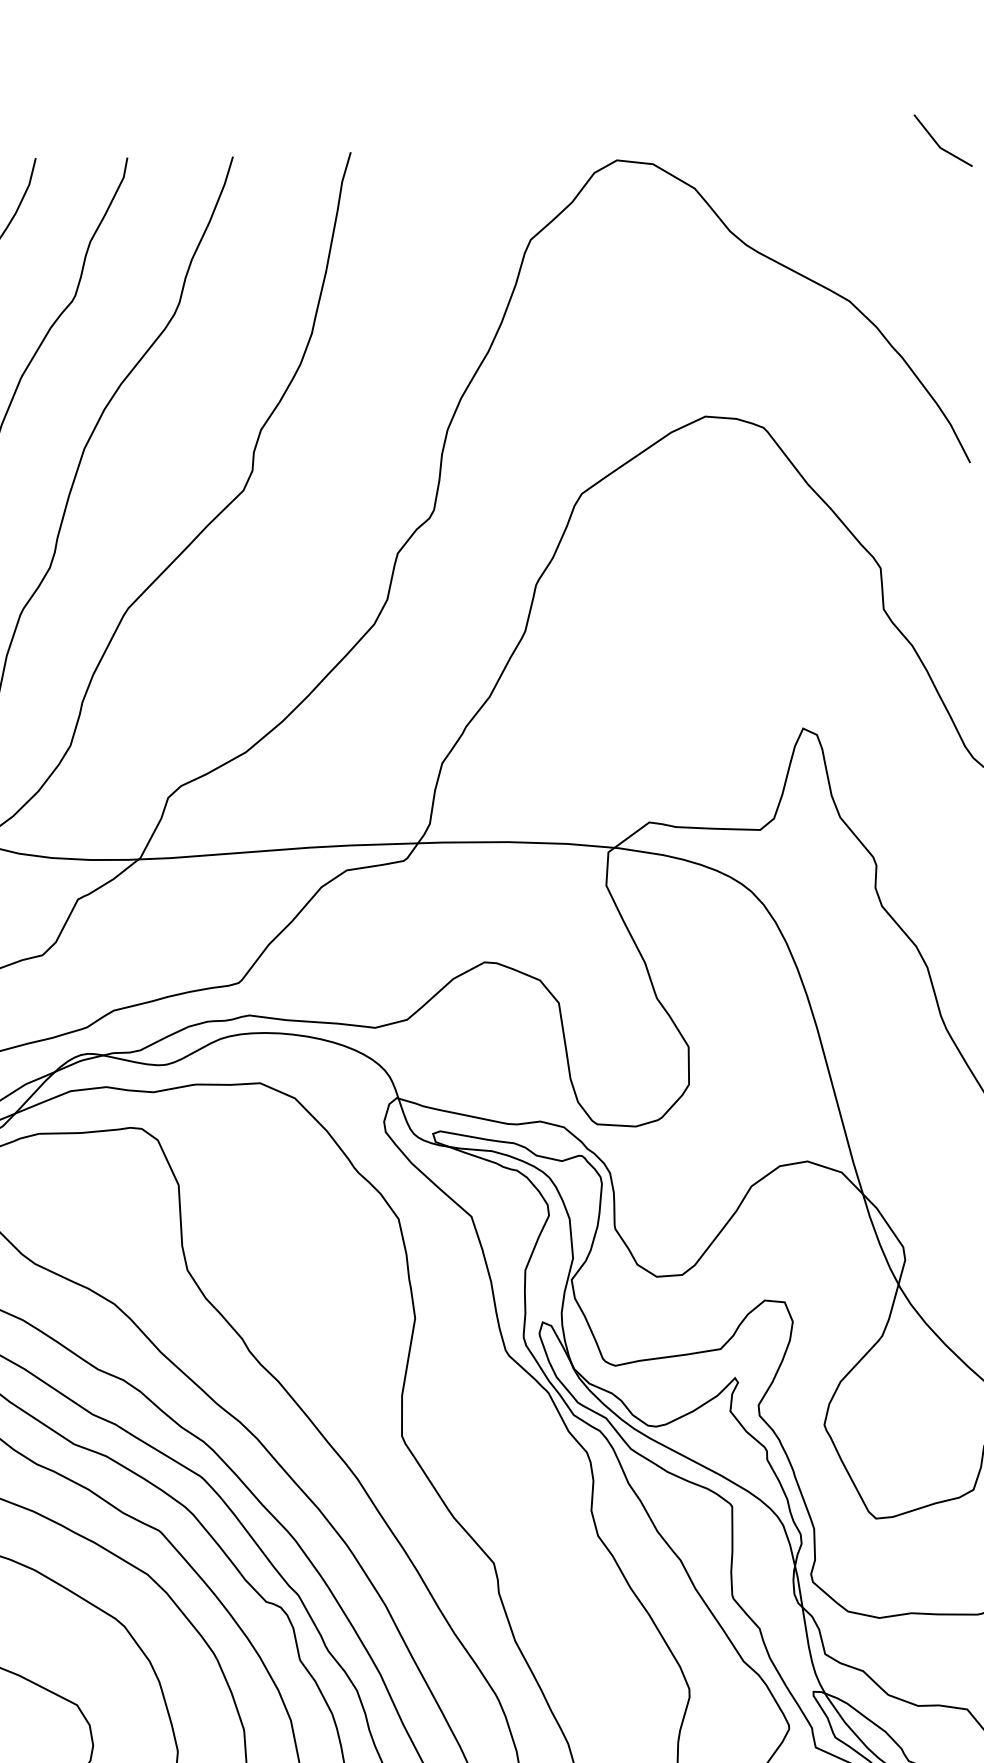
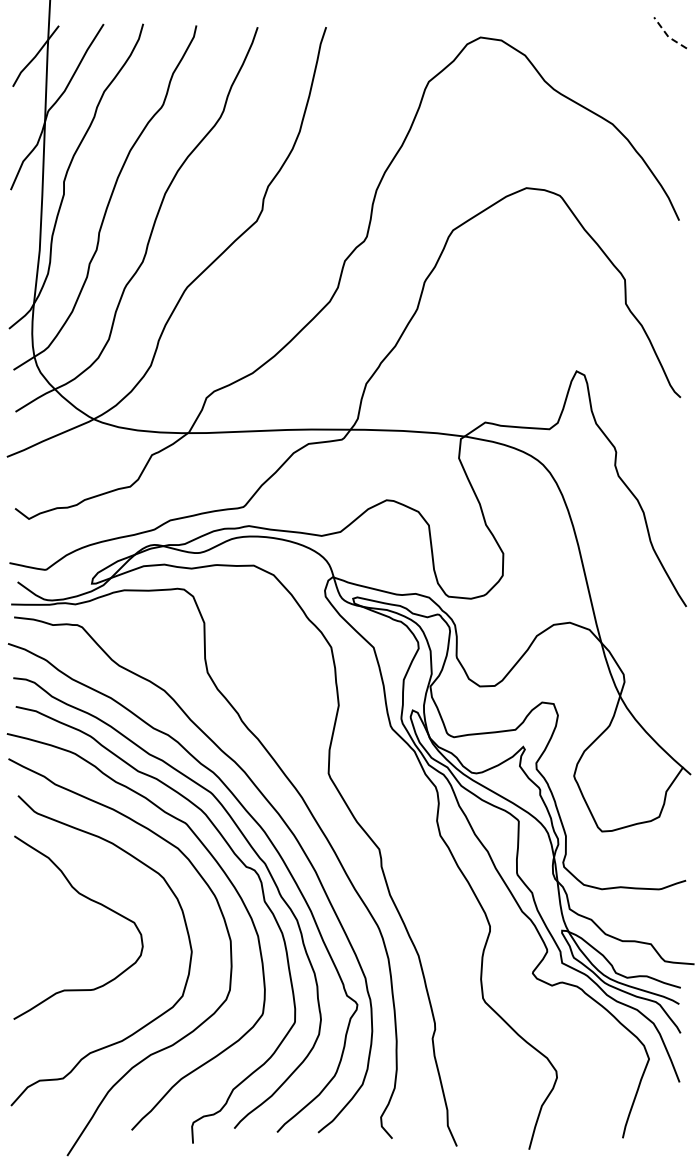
line: (938, 146) -> (667, 36), solid -> dashed

